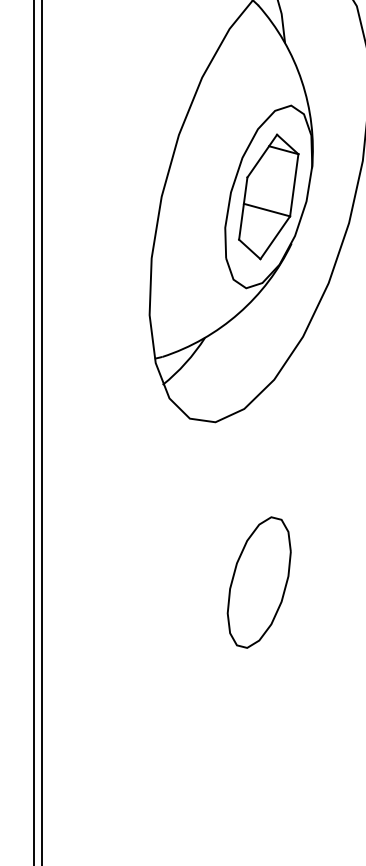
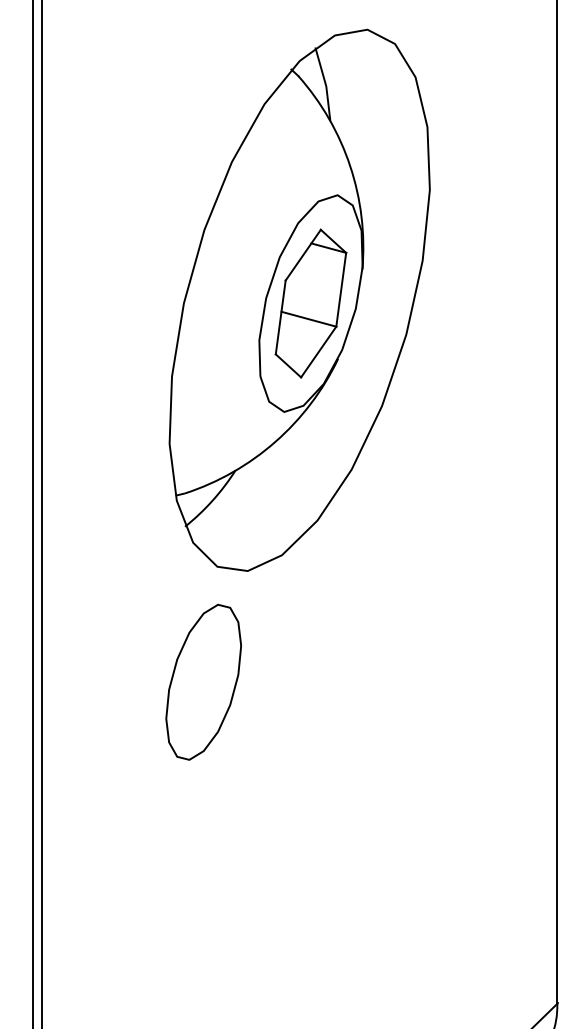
part: (259, 581) -> (203, 681), moved

